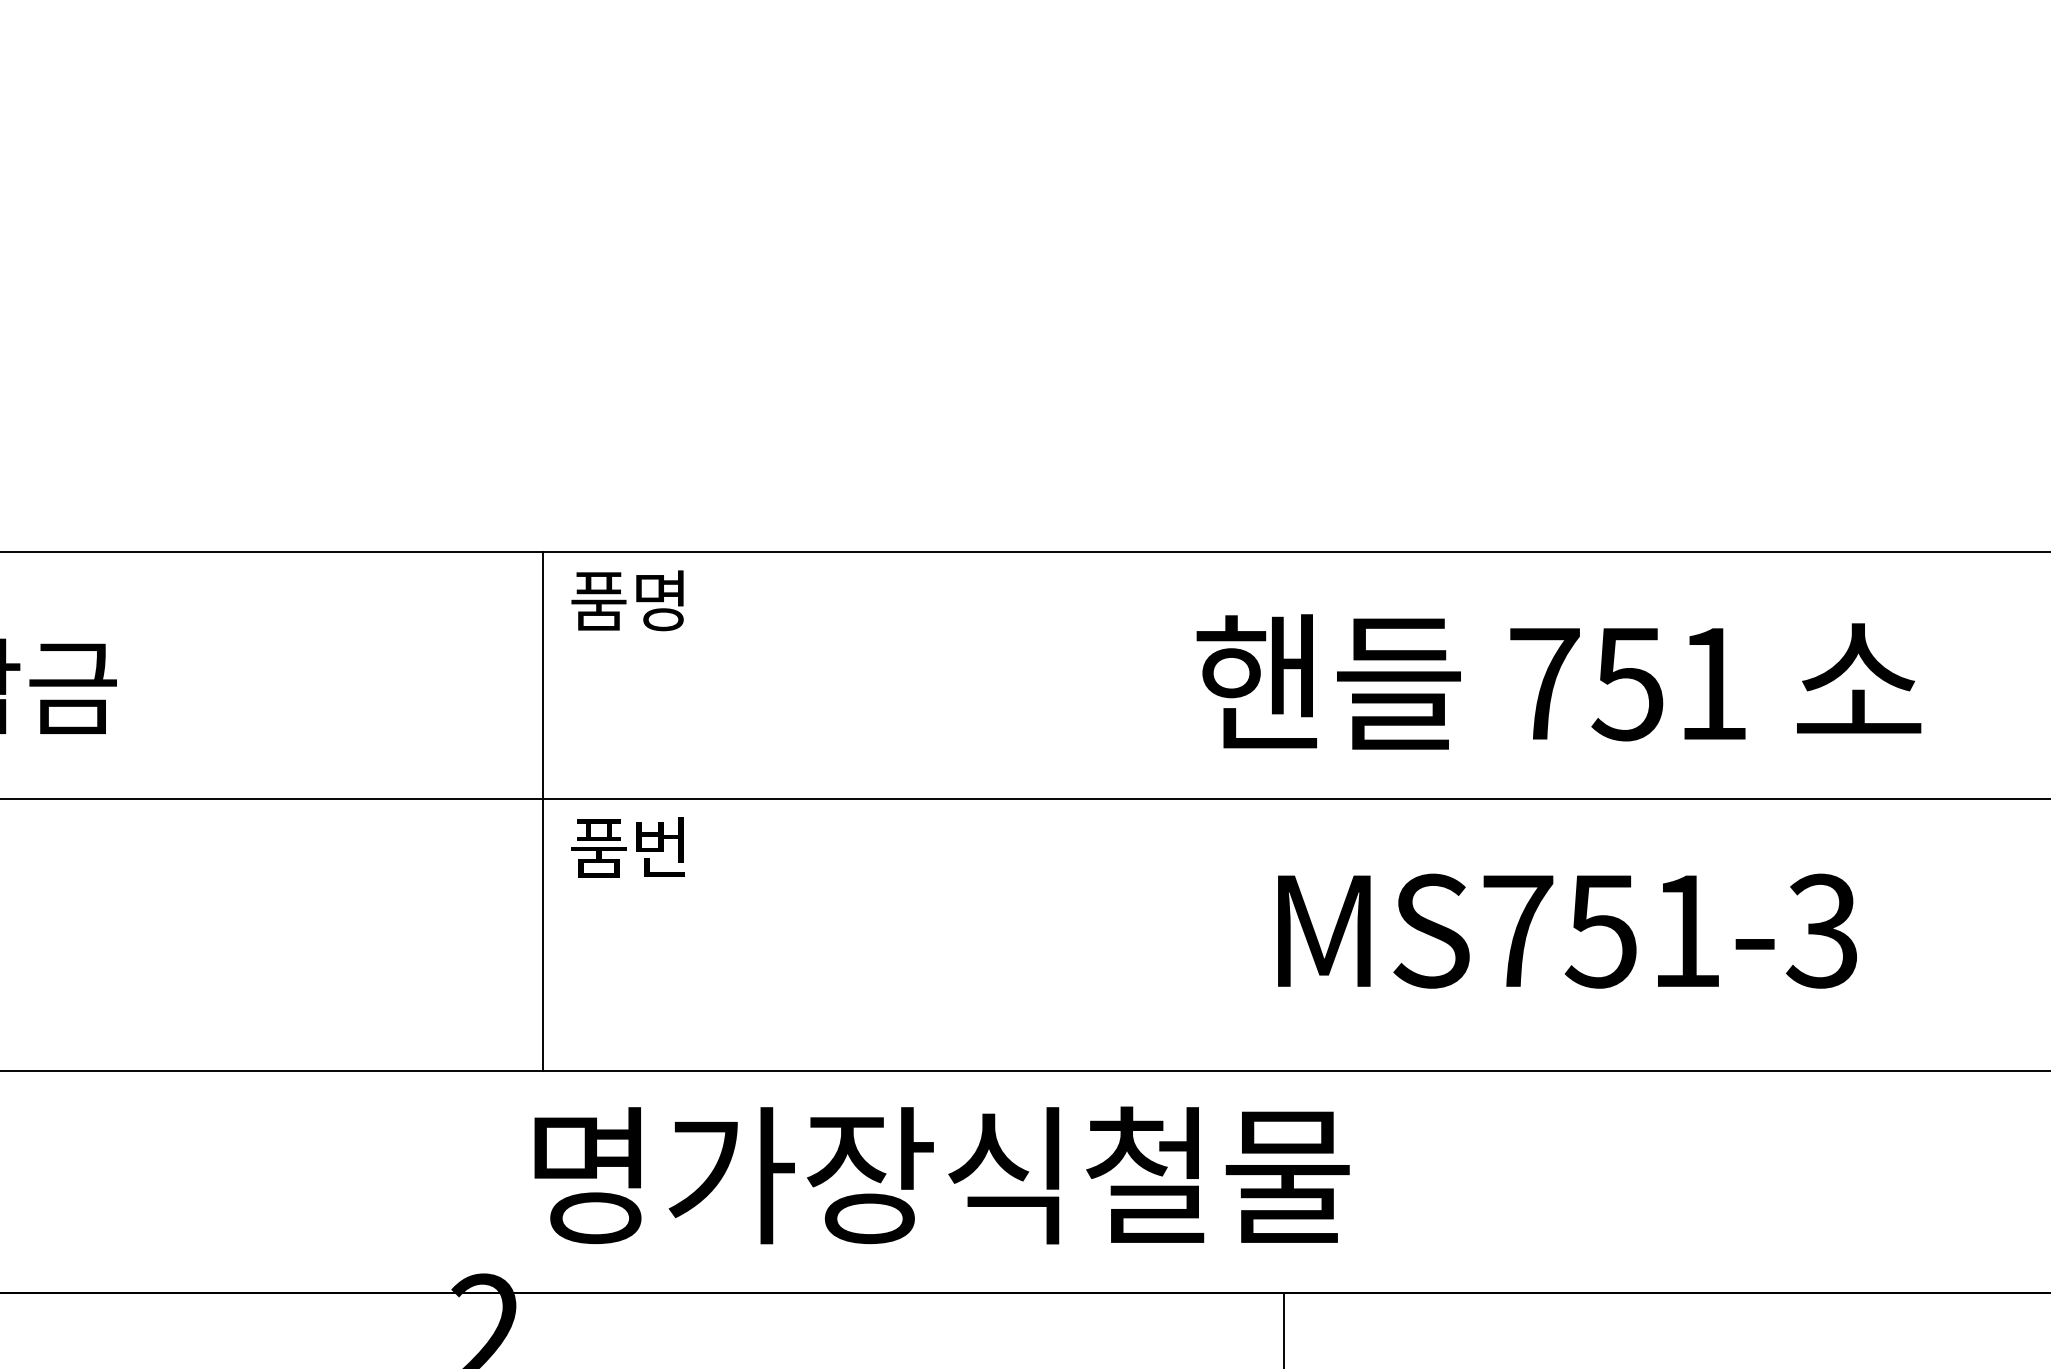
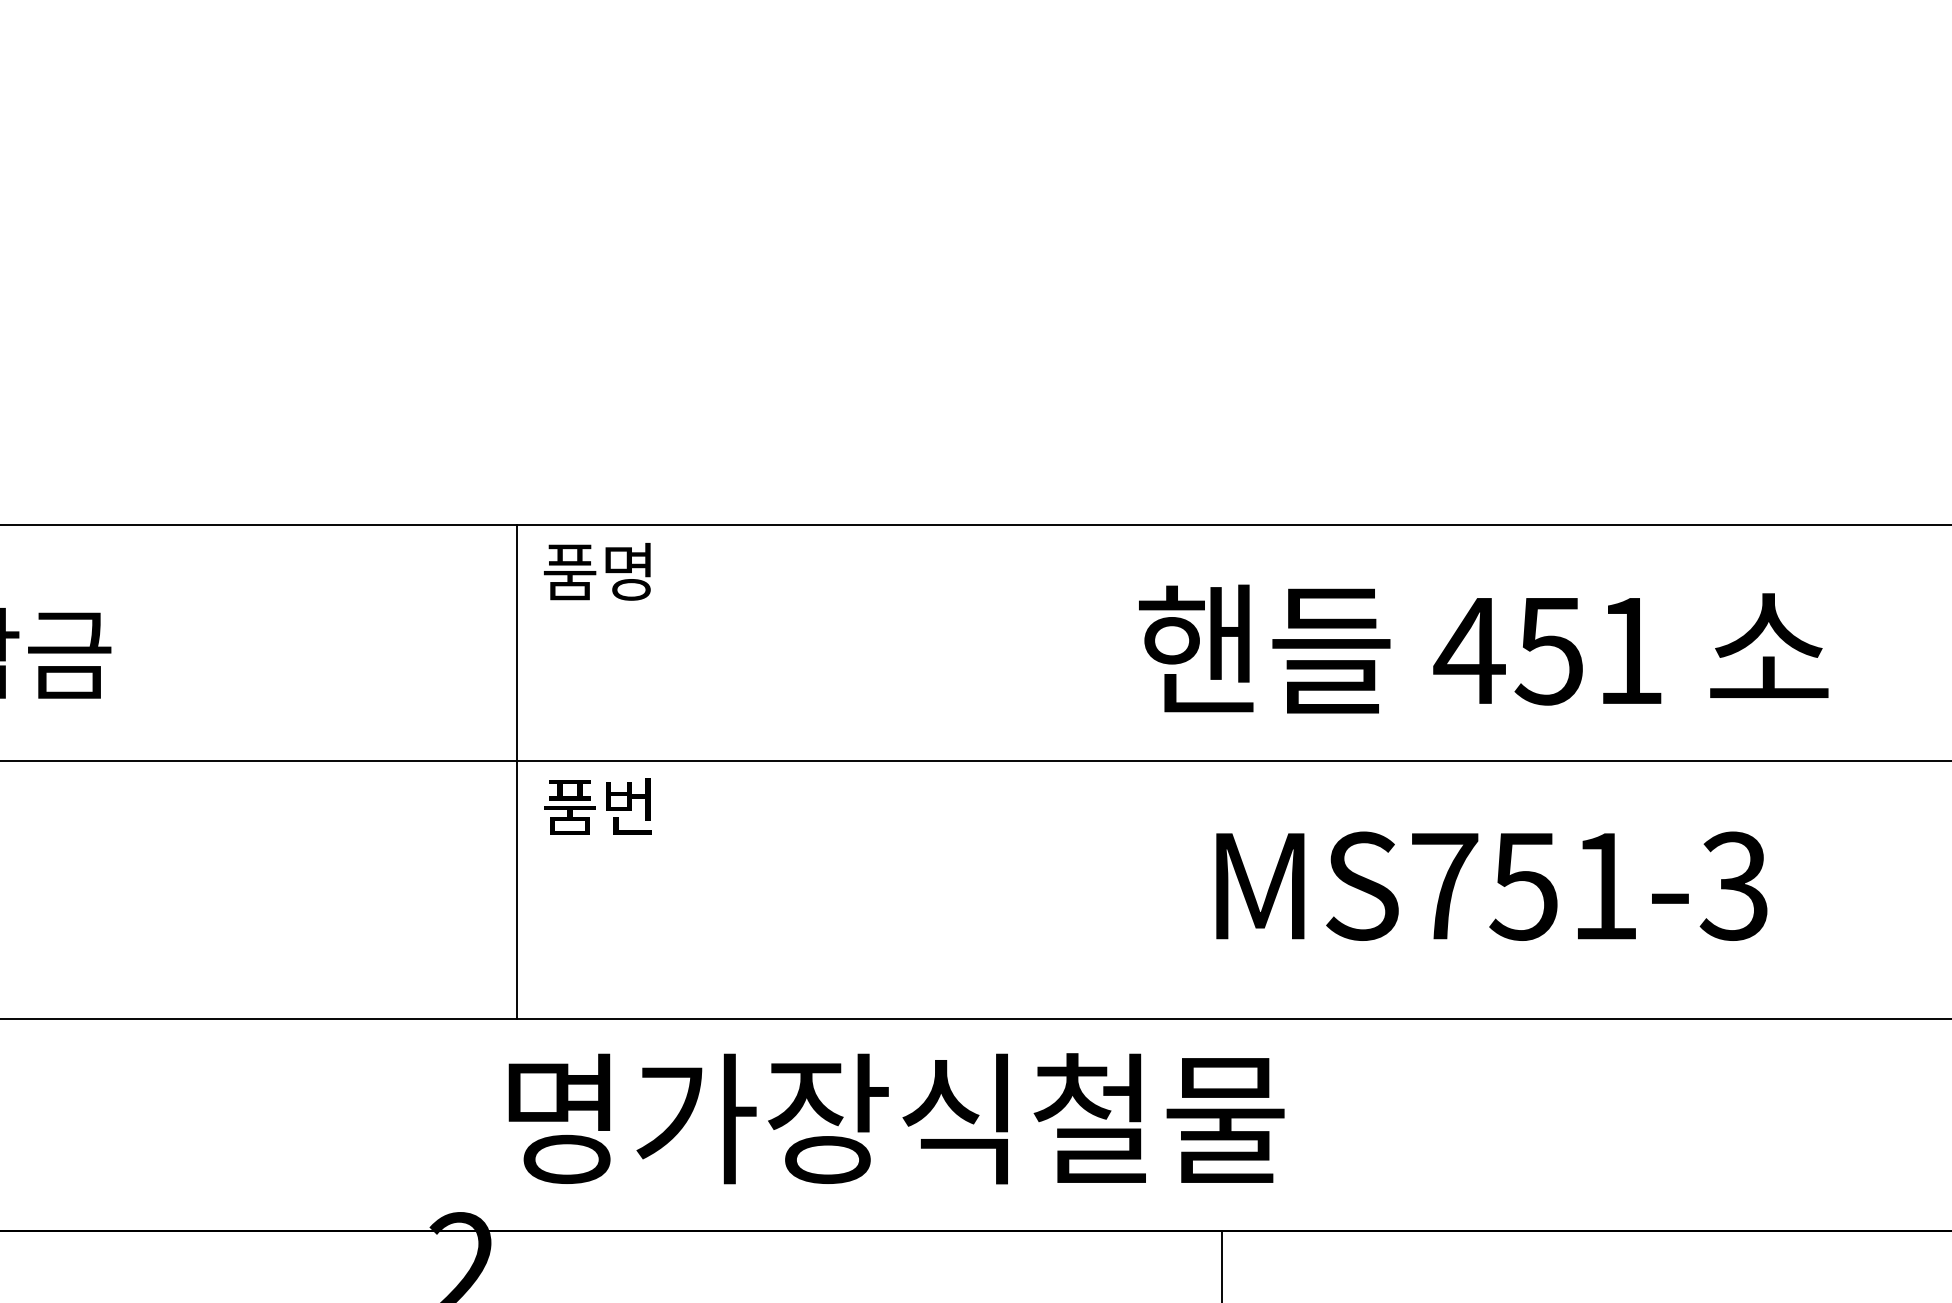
text: (1544, 683) -> (1469, 650), 751 -> 451

